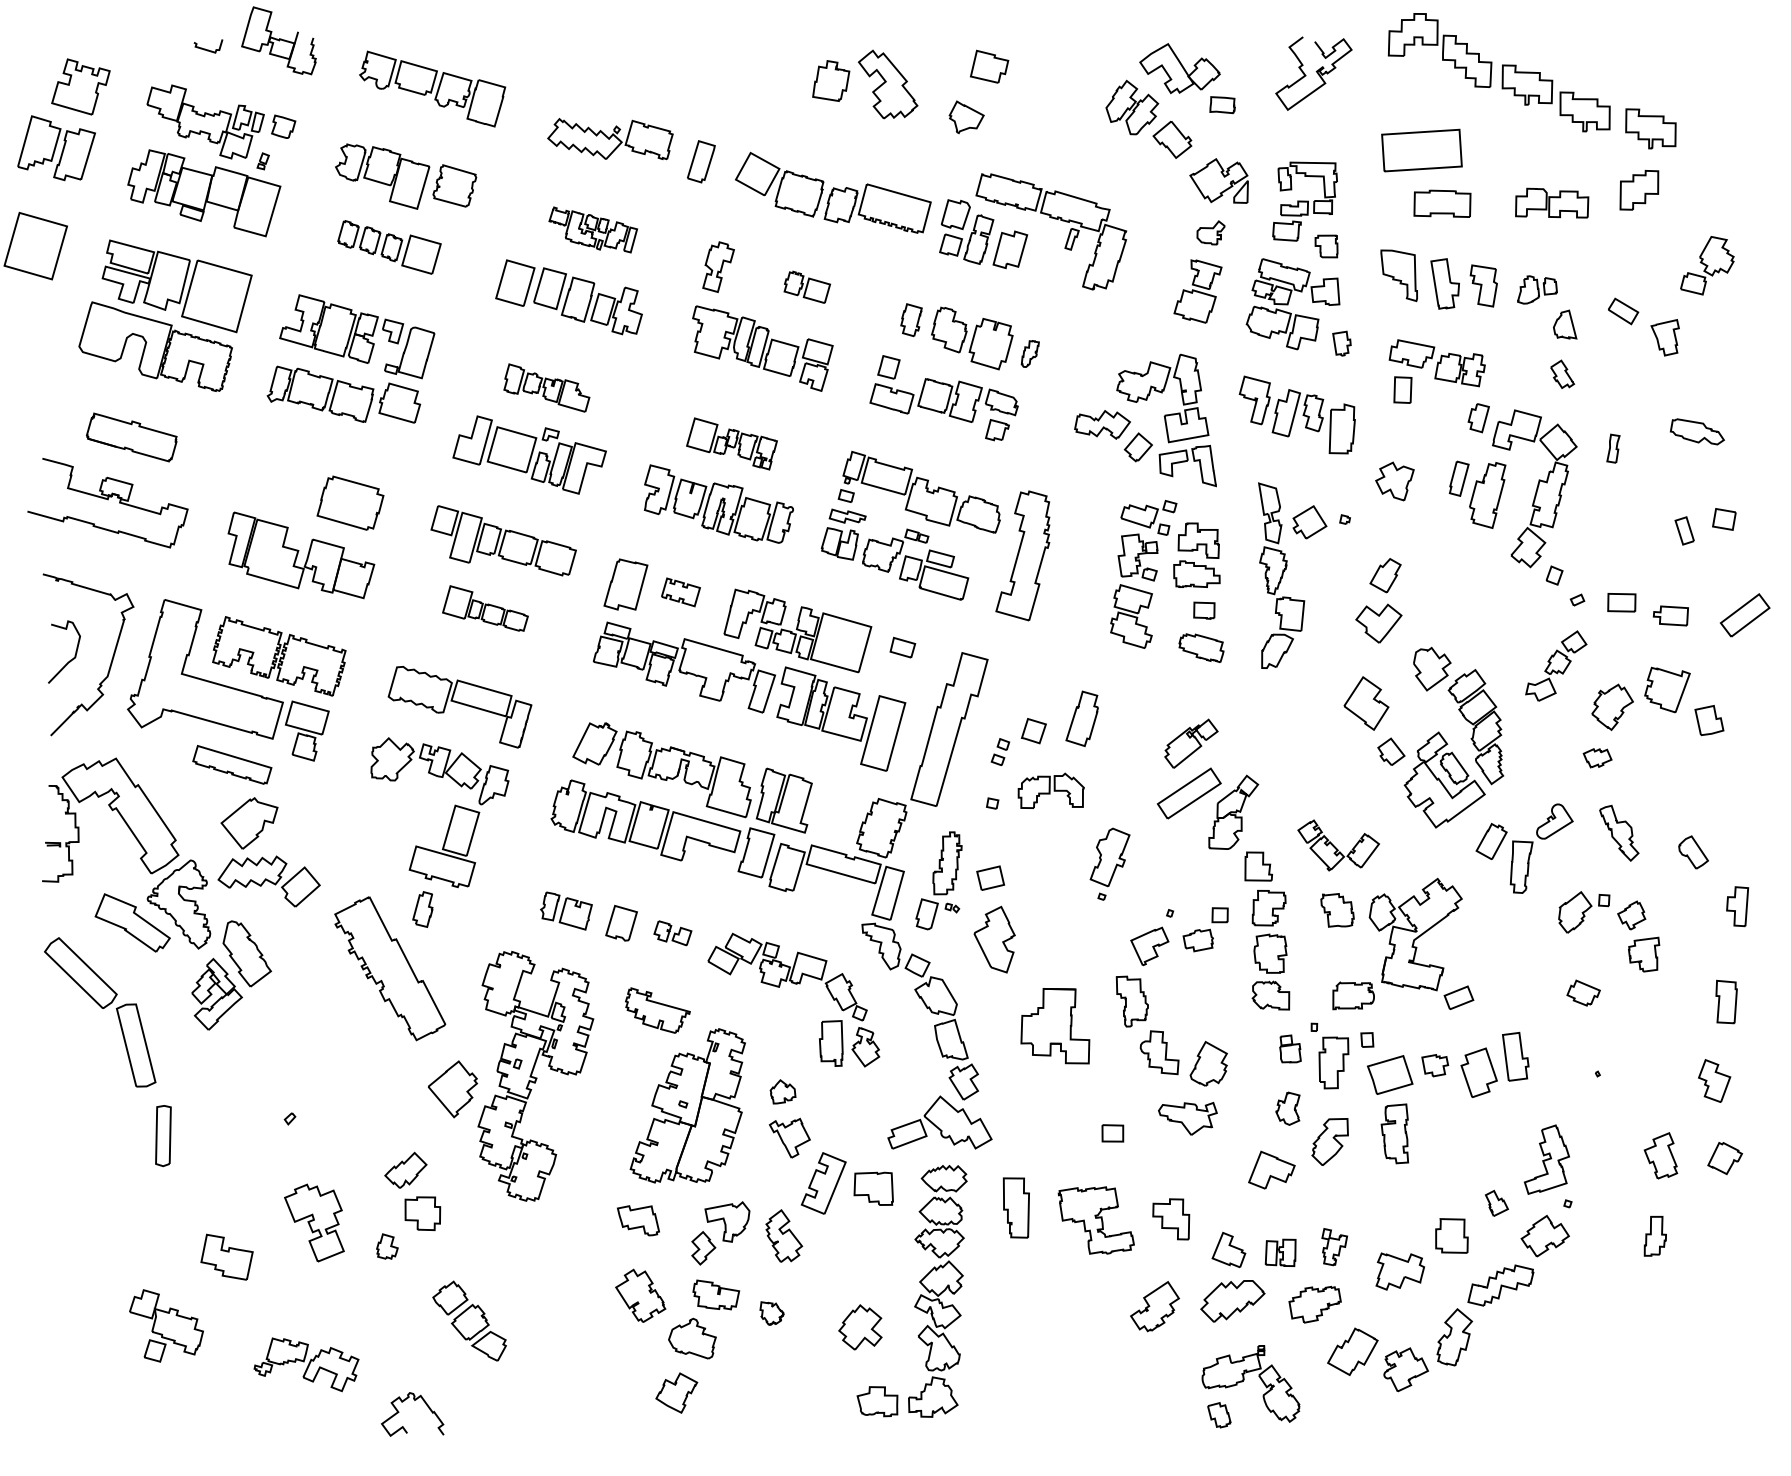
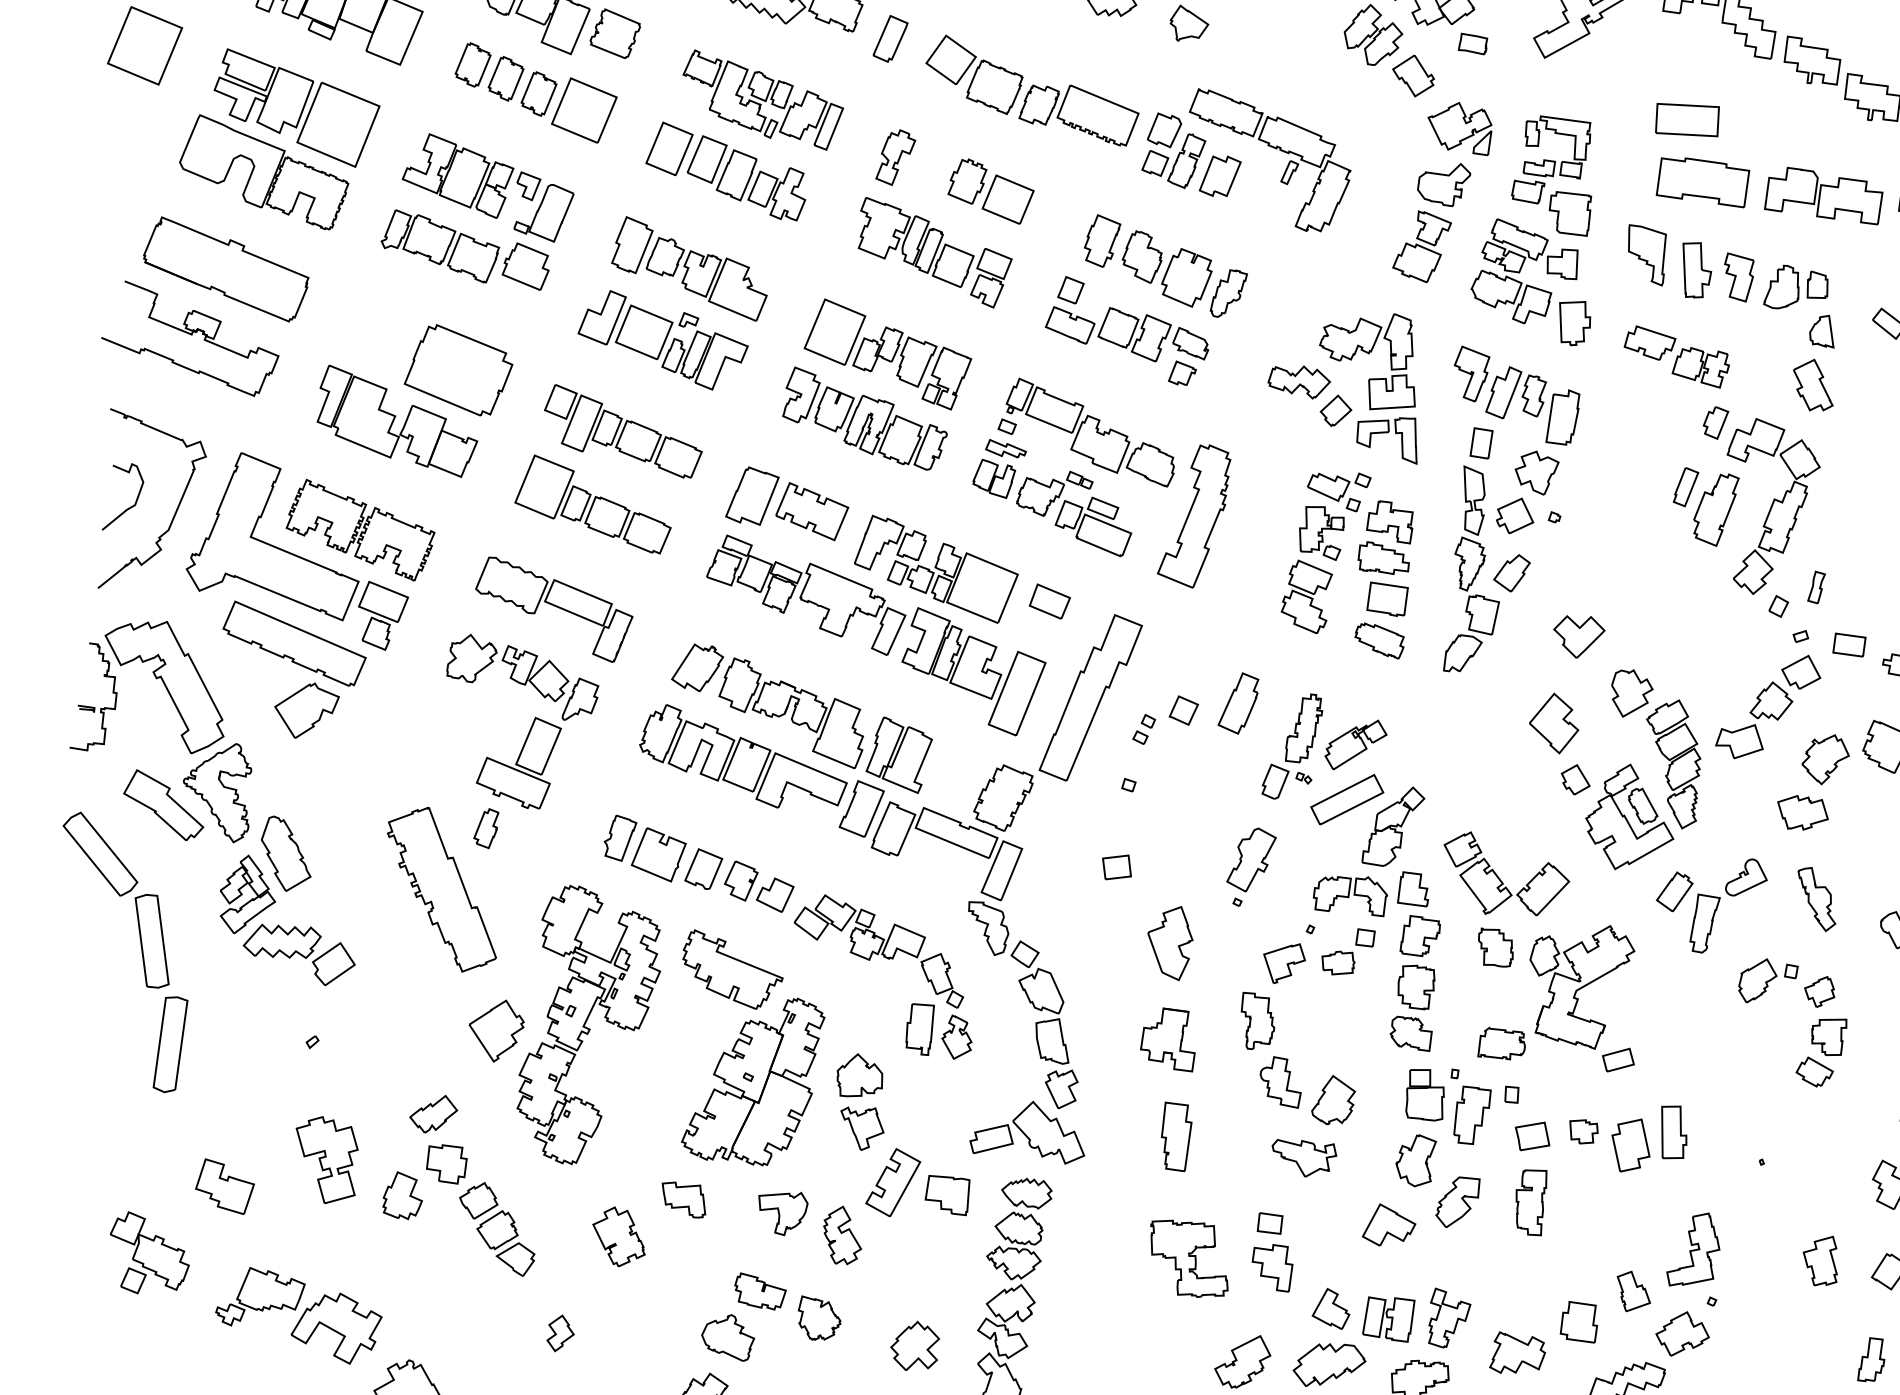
part: (1421, 150) -> (1686, 119), size x0.71
part: (1551, 202) -> (1823, 194), size x1.43
part: (1442, 203) -> (1703, 181), size x1.43
part: (593, 229) -> (762, 99), size x1.67
part: (1210, 232) -> (1443, 183), size x1.67
part: (1326, 246) -> (1569, 213), size x1.67
part: (389, 247) -> (535, 93), size x1.43
part: (807, 287) -> (991, 191), size x1.67
part: (1537, 289) -> (1796, 288), size x1.43
part: (911, 319) -> (1102, 240), size x1.43
part: (1341, 343) -> (1573, 322), size x1.67
part: (1030, 353) -> (1229, 293), size x1.67
part: (1562, 374) -> (1813, 385), size x1.67
part: (546, 387) -> (690, 268), size x1.67
part: (1402, 389) -> (1481, 442), moved
part: (131, 437) -> (225, 269), size x1.67
part: (731, 443) -> (887, 353), size x1.67
part: (1613, 448) -> (1816, 587), moved
part: (1394, 481) -> (1535, 472), moved
part: (350, 503) -> (459, 370), size x1.43
part: (1385, 575) -> (1511, 572), moved
part: (680, 592) -> (811, 511), size x1.67
part: (485, 608) -> (594, 504), size x1.67
part: (1204, 610) -> (1387, 599), size x1.67
part: (902, 647) -> (1049, 601), size x1.43
part: (1556, 665) -> (1769, 705), size x1.43
part: (1597, 758) -> (1802, 813), size x1.67
part: (232, 764) -> (294, 643), size x1.67
part: (1050, 790) -> (1349, 893), moved
part: (1338, 845) -> (1505, 876), size x1.43
part: (938, 880) -> (1292, 746), moved
part: (268, 881) -> (298, 953), moved
part: (566, 910) -> (644, 847), size x1.43
part: (672, 933) -> (758, 887), size x1.67
part: (994, 939) -> (1169, 942), moved
part: (1583, 992) -> (1814, 1071), moved
part: (657, 1010) -> (732, 970), size x1.43
part: (1055, 1025) -> (1169, 1038), size x0.71
part: (1290, 1048) -> (1425, 1094), size x1.67
part: (1390, 1074) -> (1532, 1135), size x0.71
part: (782, 1091) -> (859, 1075), size x1.67
part: (1287, 1108) -> (1414, 1160), size x1.43
part: (1112, 1133) -> (1269, 1223), moved
part: (163, 1135) -> (170, 1044), size x1.43
part: (1496, 1203) -> (1633, 1292), size x1.43
part: (1015, 1207) -> (1174, 1136), moved
part: (1654, 1236) -> (1871, 1360), moved
part: (387, 1246) -> (403, 1195), size x1.67
part: (1334, 1246) -> (1448, 1318), size x1.43
part: (703, 1248) -> (560, 1333), moved
part: (1280, 1252) -> (1388, 1318), size x1.43
part: (640, 1295) -> (619, 1236), moved
part: (771, 1313) -> (818, 1319), size x1.67
part: (469, 1320) -> (497, 1227), moved
part: (306, 1364) -> (298, 1315), size x1.43

